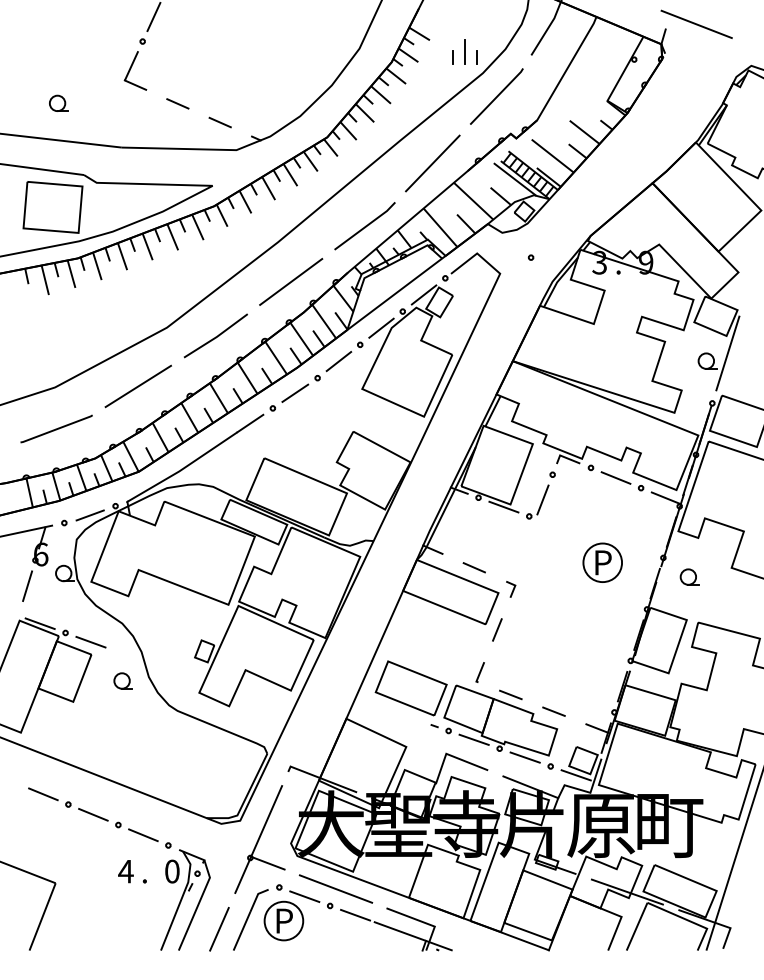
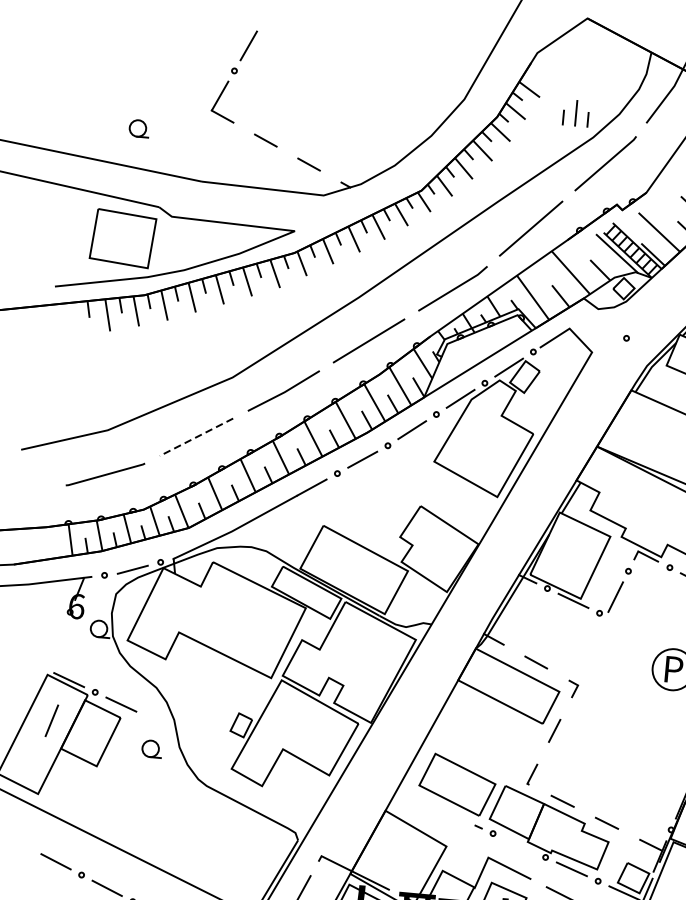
line: (138, 386) -> (196, 437), solid -> dashed
line: (27, 585) -> (51, 720), moved
line: (473, 739) -> (518, 845), removed

